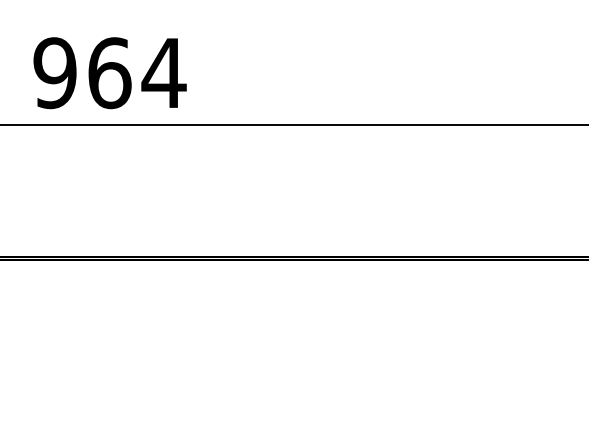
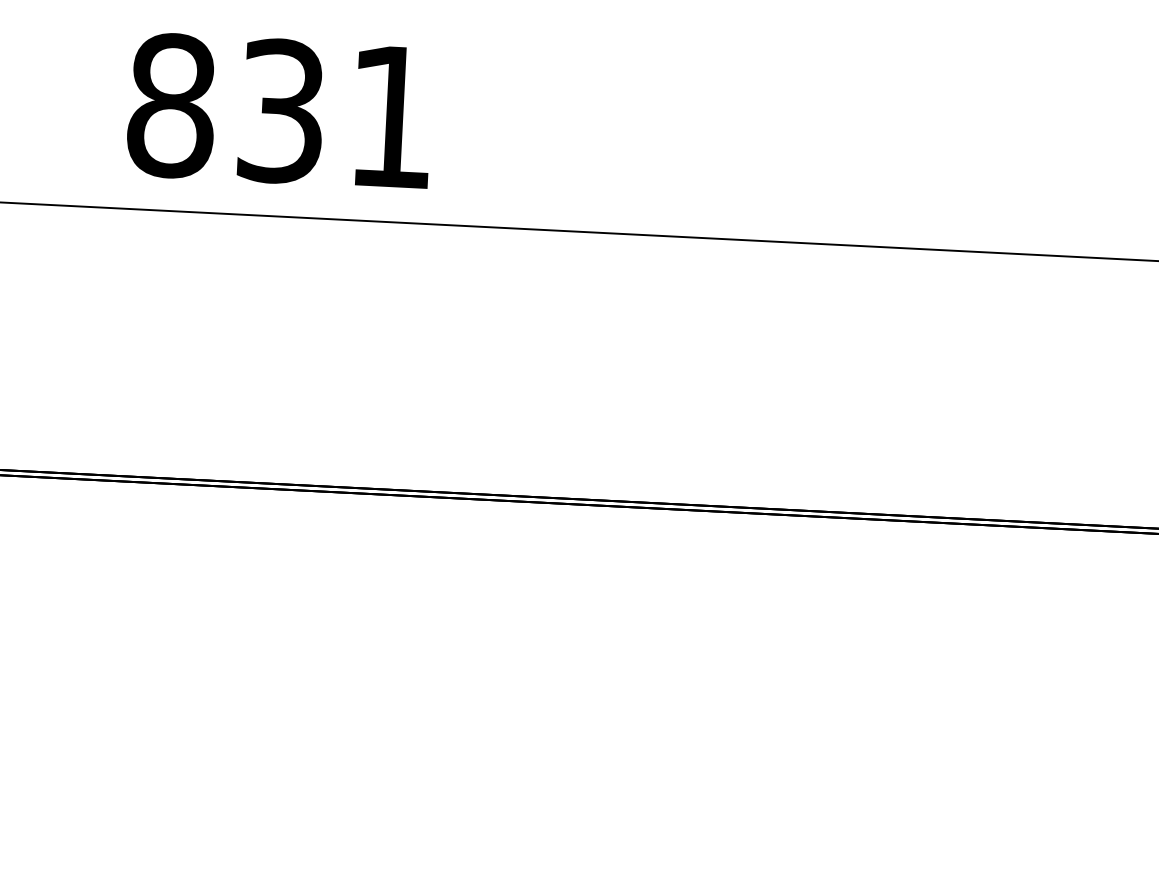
text: (109, 73) -> (281, 111), 964 -> 831

